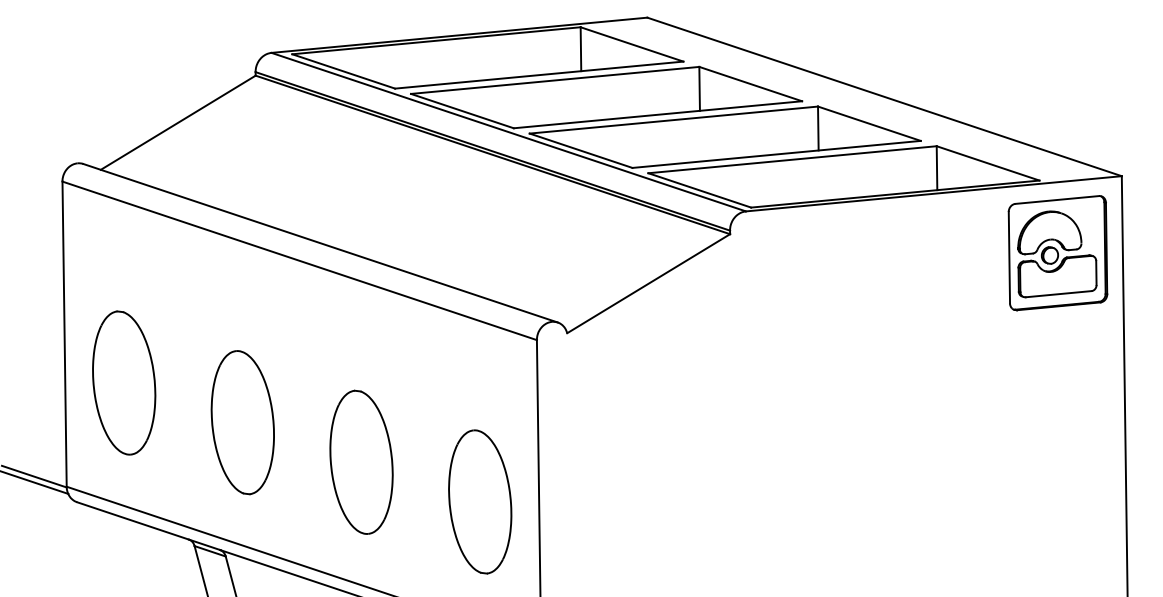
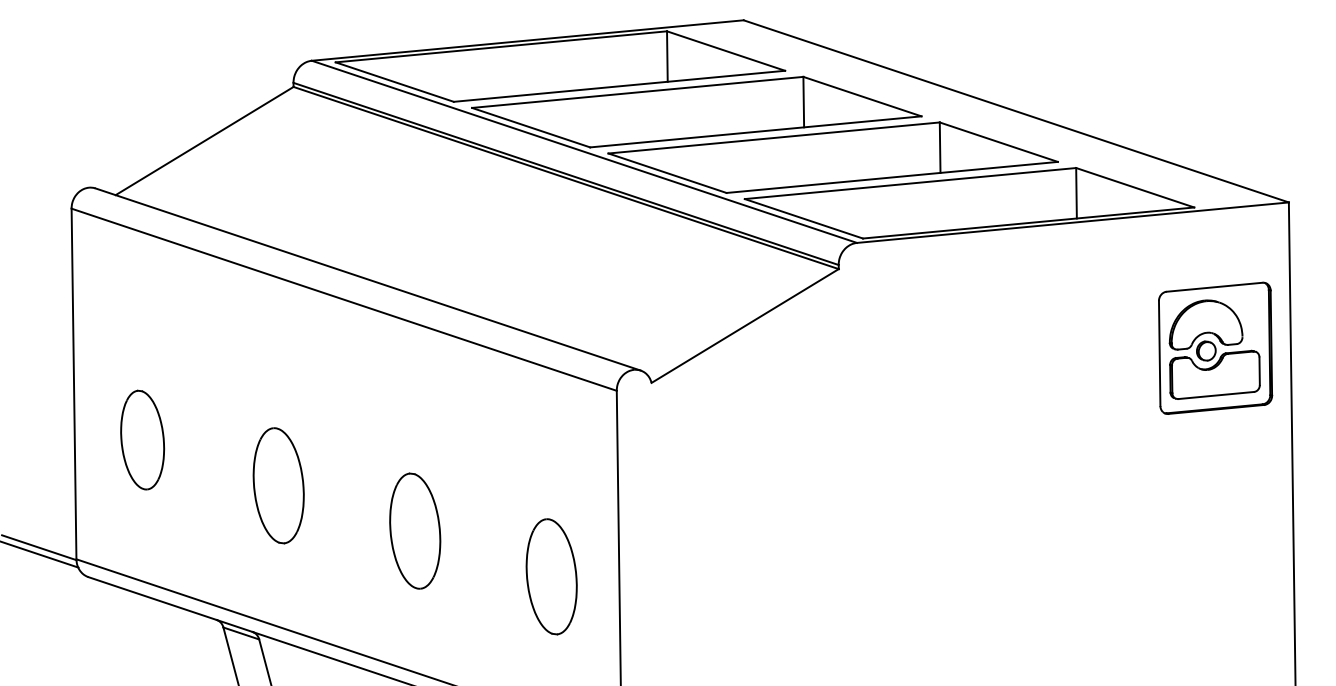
part: (1057, 253) -> (1214, 348), moved
part: (124, 382) -> (142, 439), size x0.6
part: (242, 422) -> (278, 485), size x0.7
part: (361, 461) -> (415, 530), size x0.7
part: (480, 501) -> (551, 576), size x0.7

